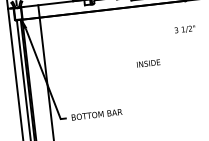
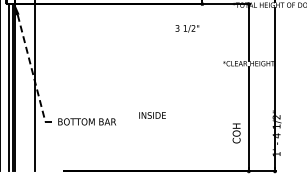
text: (185, 29) -> (187, 28), moved
text: (148, 63) -> (152, 115), moved
line: (44, 77) -> (32, 72), solid -> dashed

